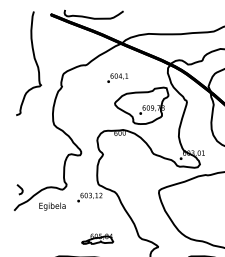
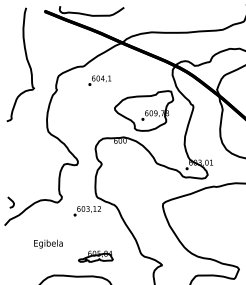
text: (117, 77) -> (99, 80), moved
text: (52, 206) -> (48, 243), moved

